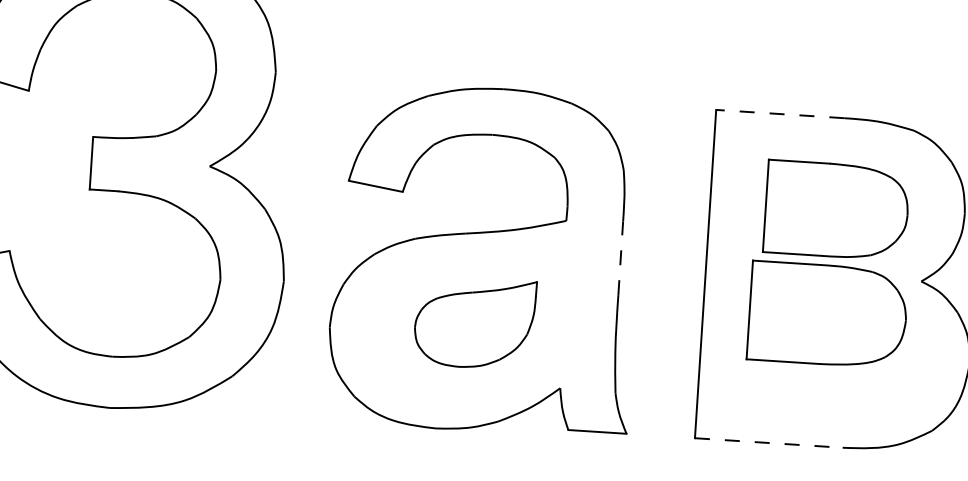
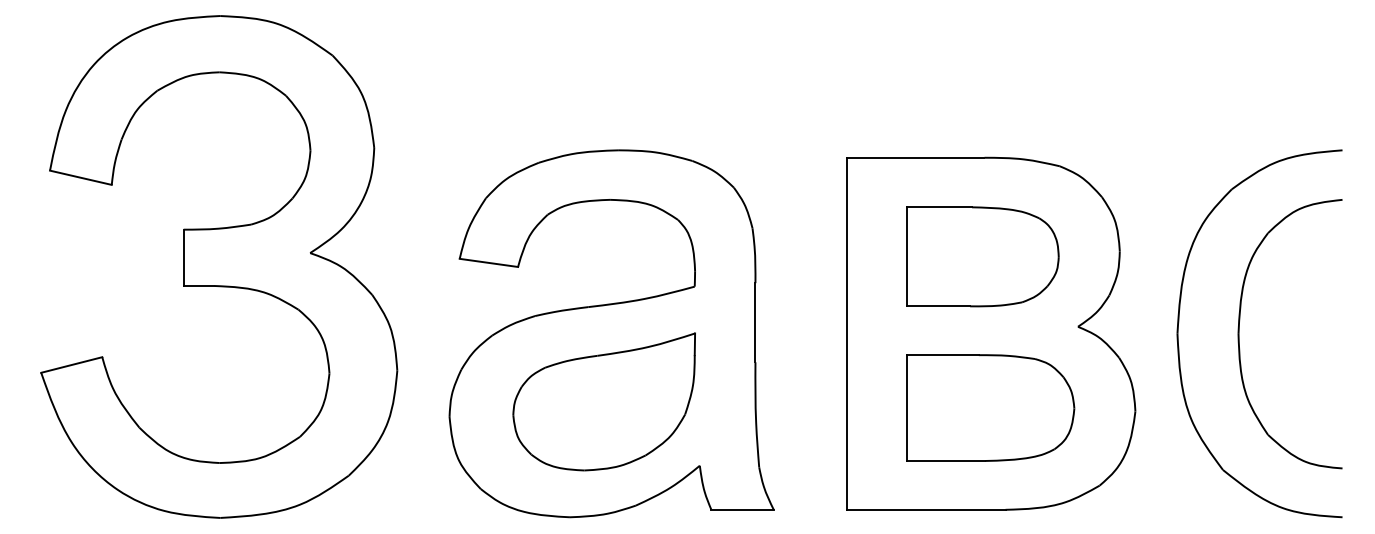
line: (779, 113) -> (915, 157), dashed -> solid
line: (620, 258) -> (755, 322), dashed -> solid
part: (827, 314) -> (990, 407), moved
part: (474, 322) -> (603, 401), size x1.43
line: (768, 442) -> (926, 509), dashed -> solid

